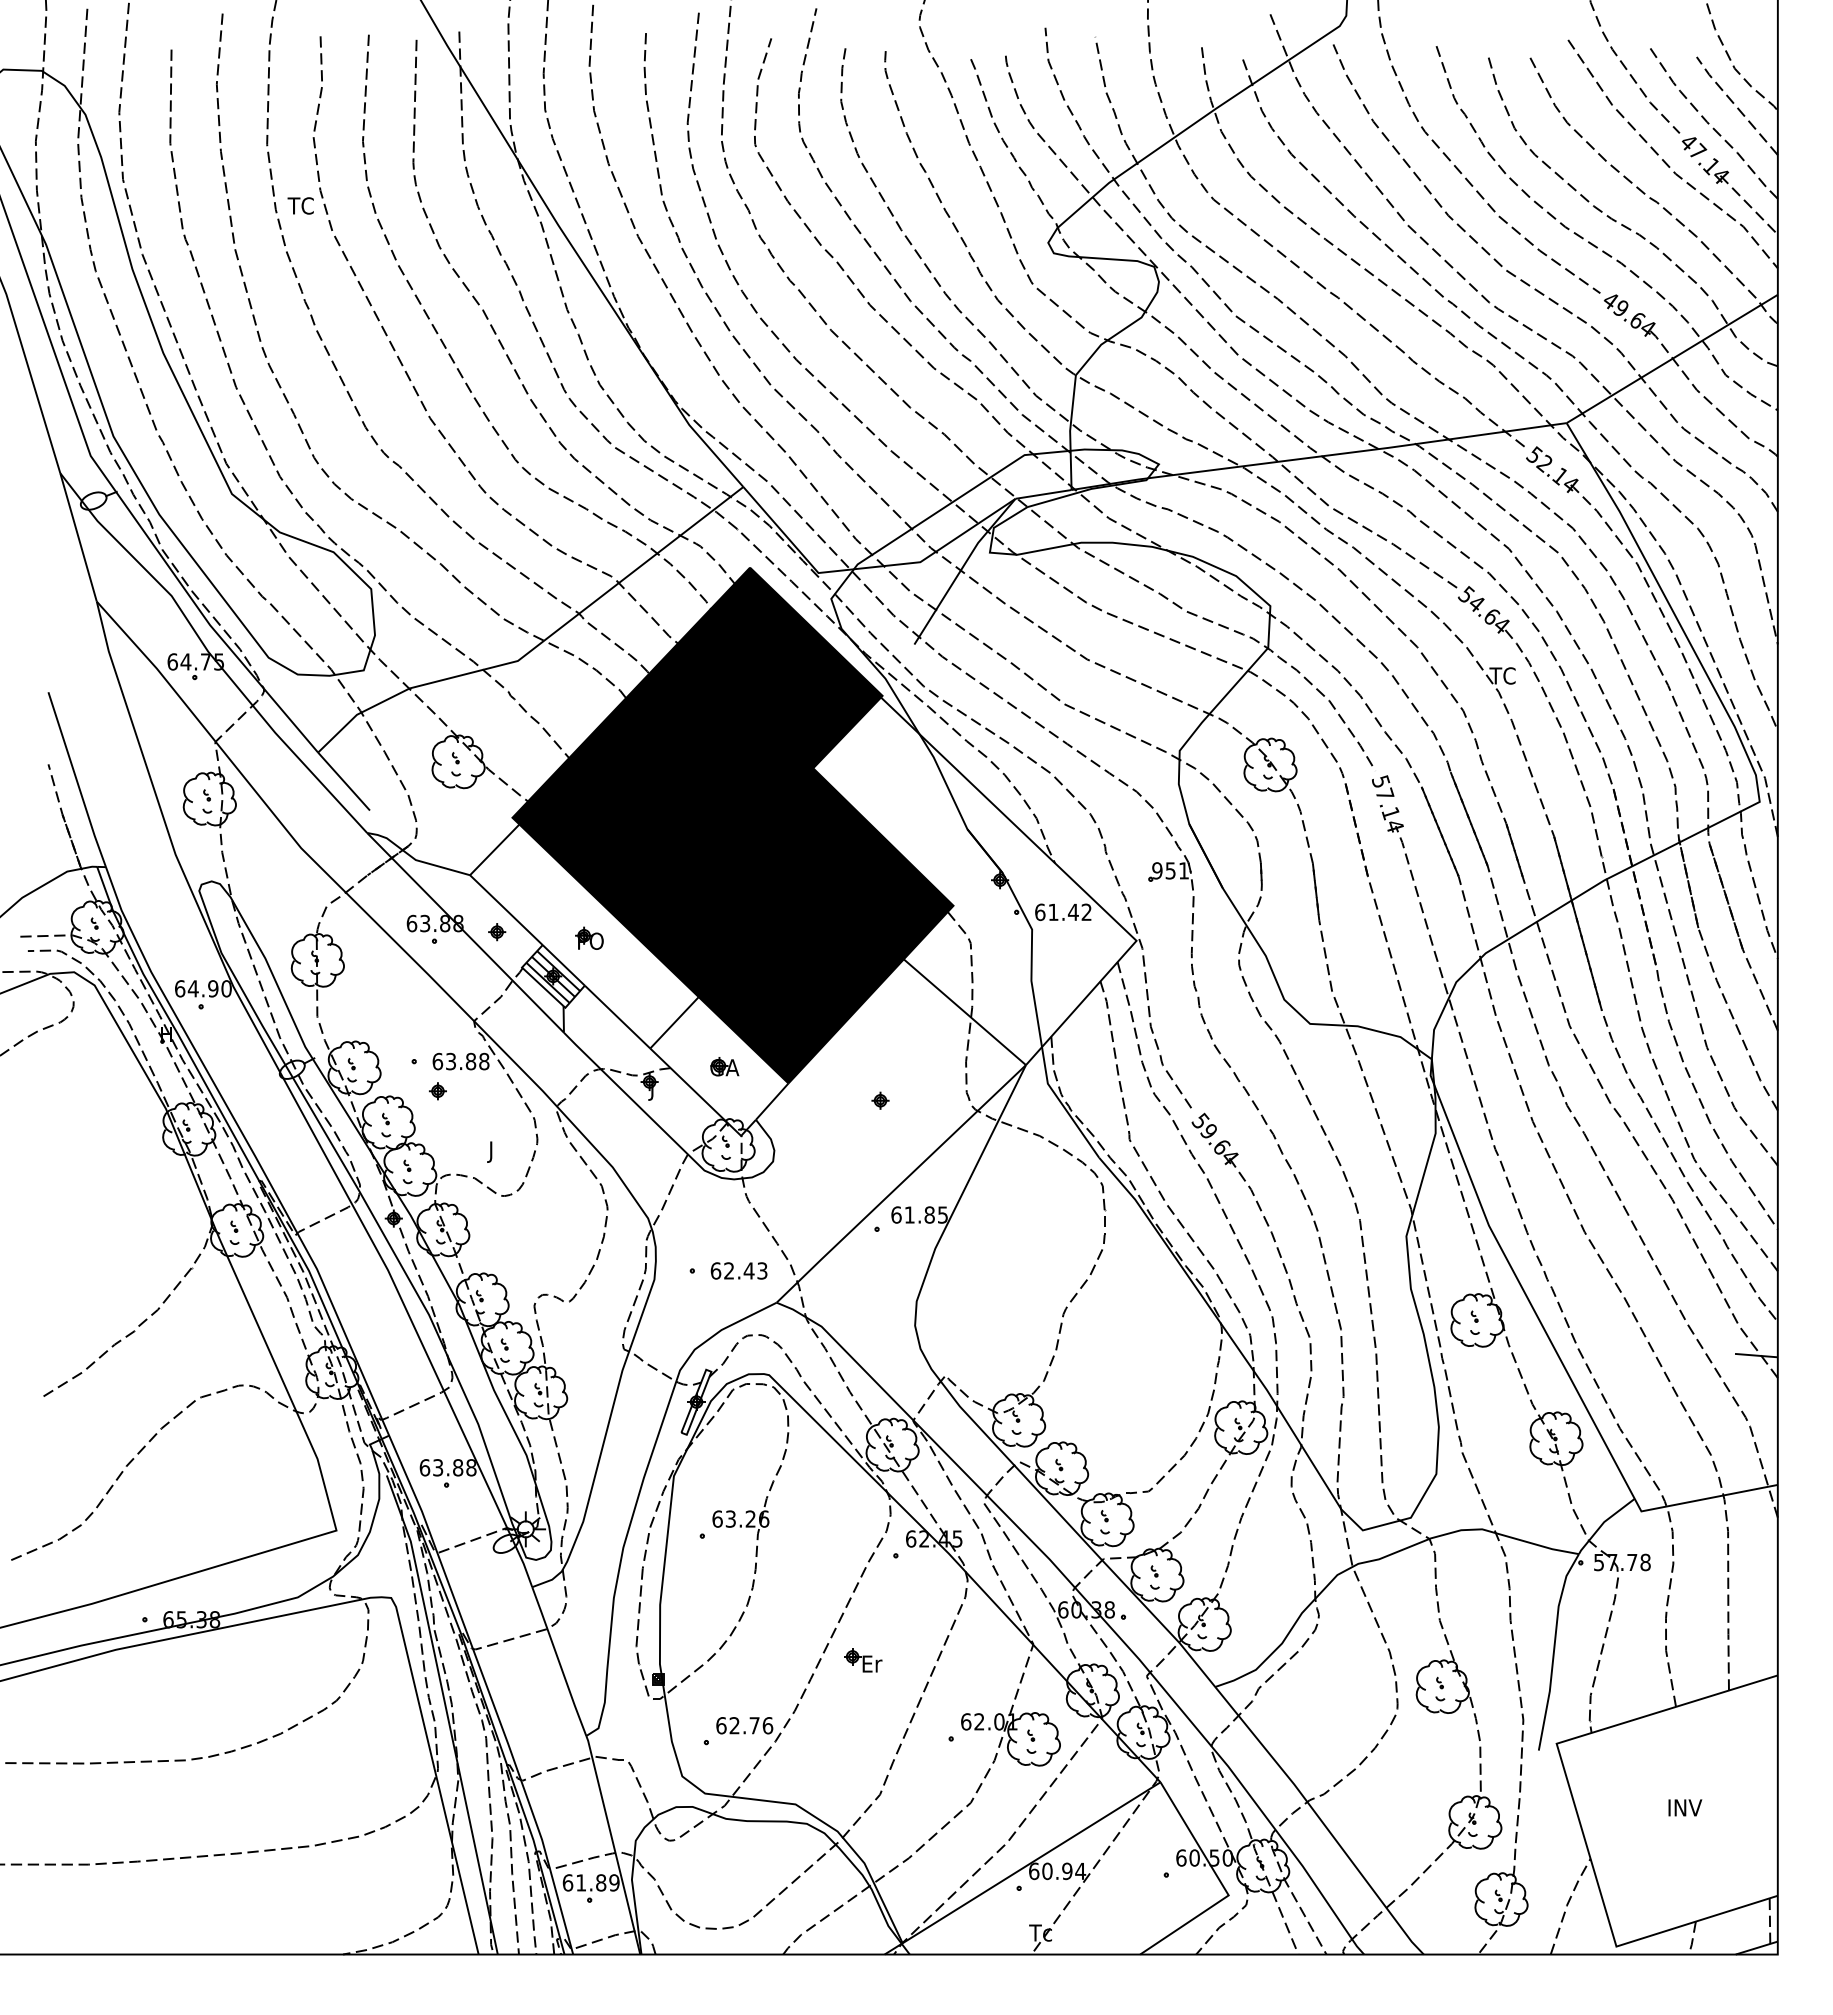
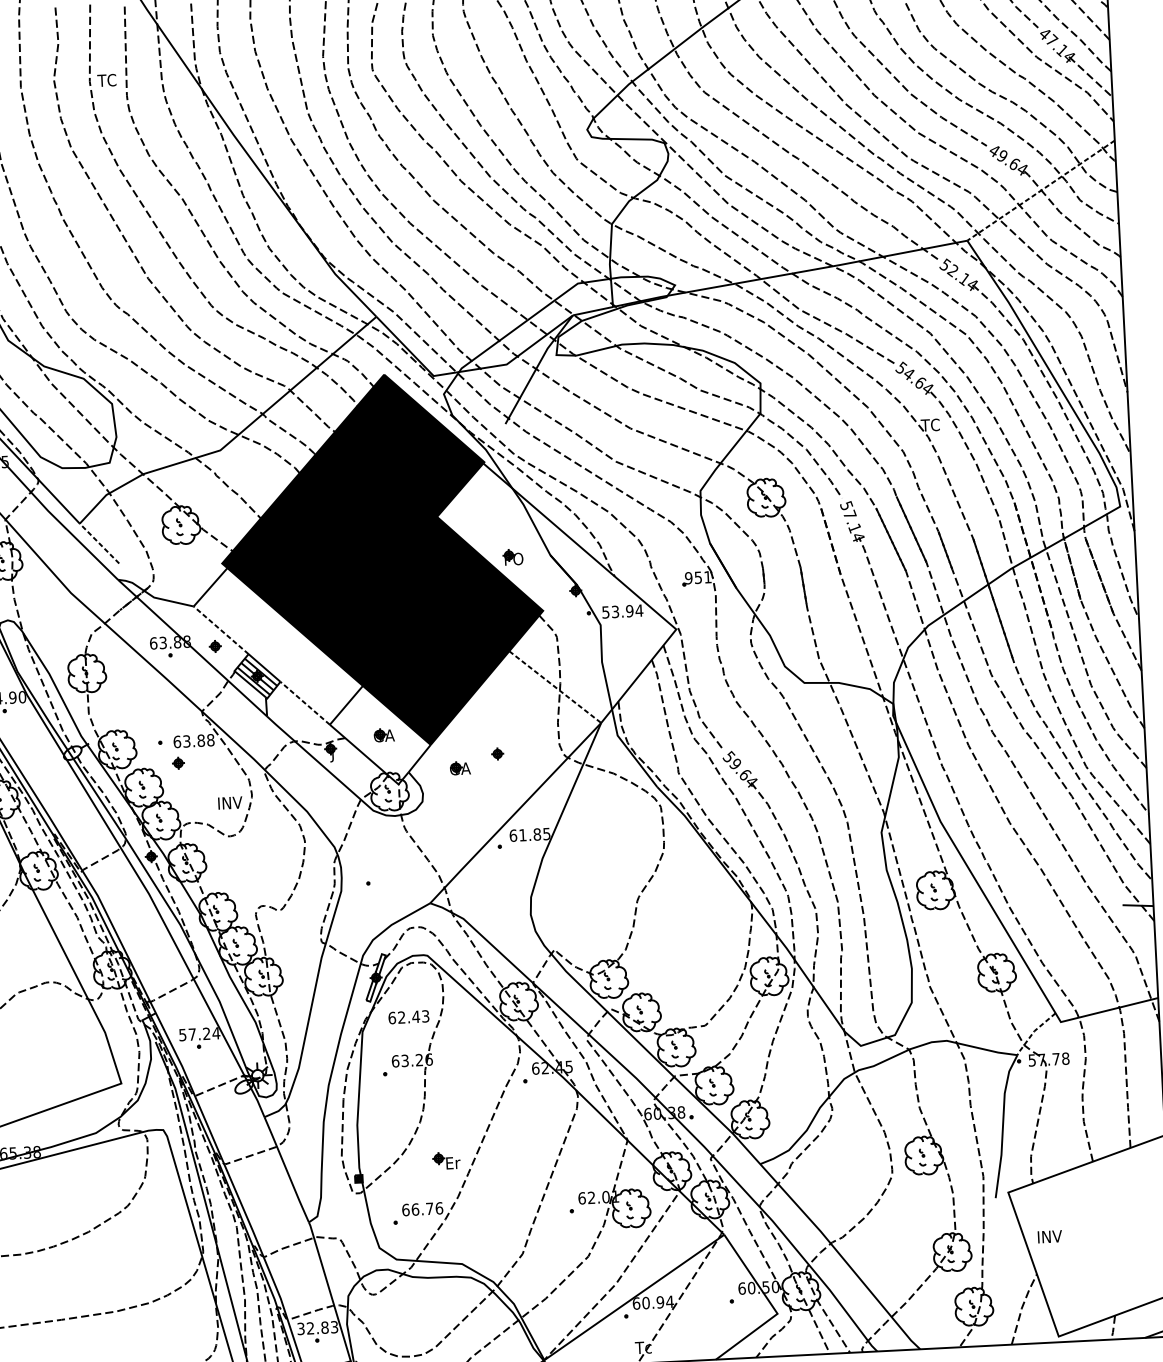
text: (300, 205) -> (106, 80), moved
line: (1672, 358) -> (1041, 190), solid -> dashed
line: (344, 781) -> (99, 543), solid -> dashed
line: (506, 909) -> (221, 629), solid -> dashed
text: (1063, 912) -> (622, 611), 61.42 -> 53.94
part: (589, 937) -> (512, 556), moved
line: (964, 1012) -> (554, 687), solid -> dashed
line: (617, 1016) -> (305, 702), solid -> dashed
part: (827, 1117) -> (460, 767), added
text: (505, 1151) -> (229, 804), J -> INV
text: (738, 1270) -> (408, 1016), moved
text: (447, 1467) -> (199, 1034), 63.88 -> 57.24
line: (1602, 1523) -> (1033, 1032), solid -> dashed
part: (863, 1660) -> (446, 1160), moved
text: (734, 1725) -> (415, 1209), 62.76 -> 66.76
text: (1685, 1807) -> (1050, 1236), moved
text: (590, 1882) -> (317, 1327), 61.89 -> 32.83

